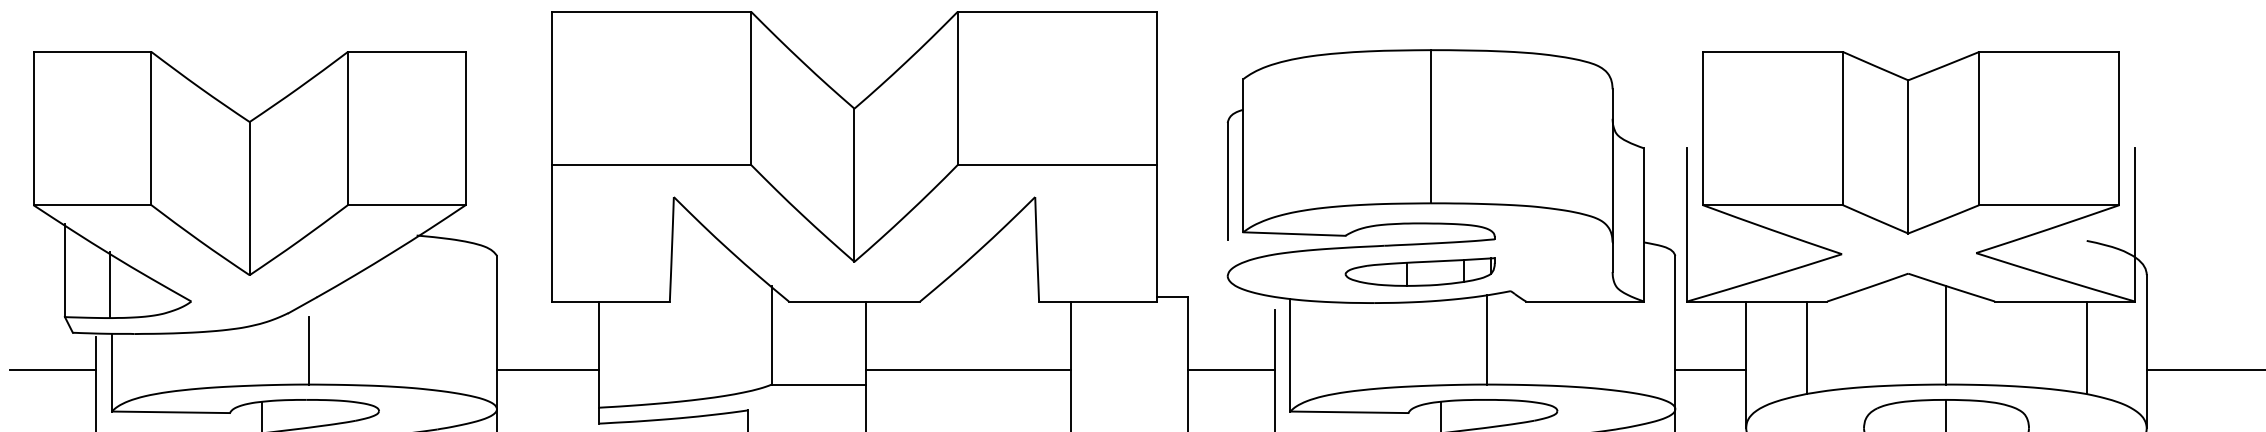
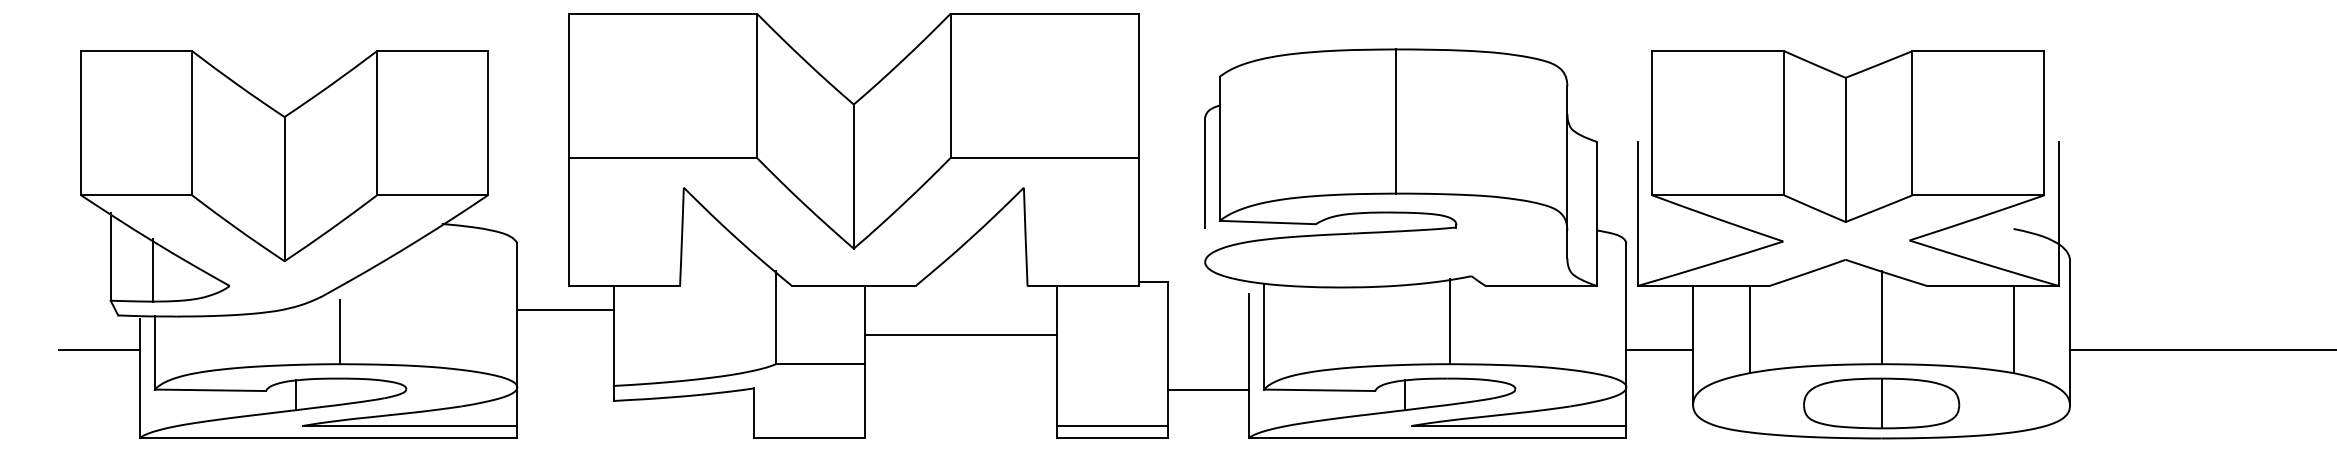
part: (1420, 272) -> (1386, 258), removed
line: (548, 370) -> (565, 310), moved
line: (967, 370) -> (960, 335), moved
line: (1231, 370) -> (1208, 390), moved

